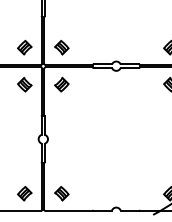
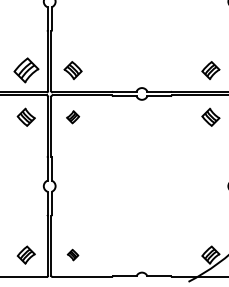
part: (24, 47) -> (25, 70), size x1.4
part: (61, 84) -> (72, 116), size x0.7
part: (61, 193) -> (72, 254), size x0.6

